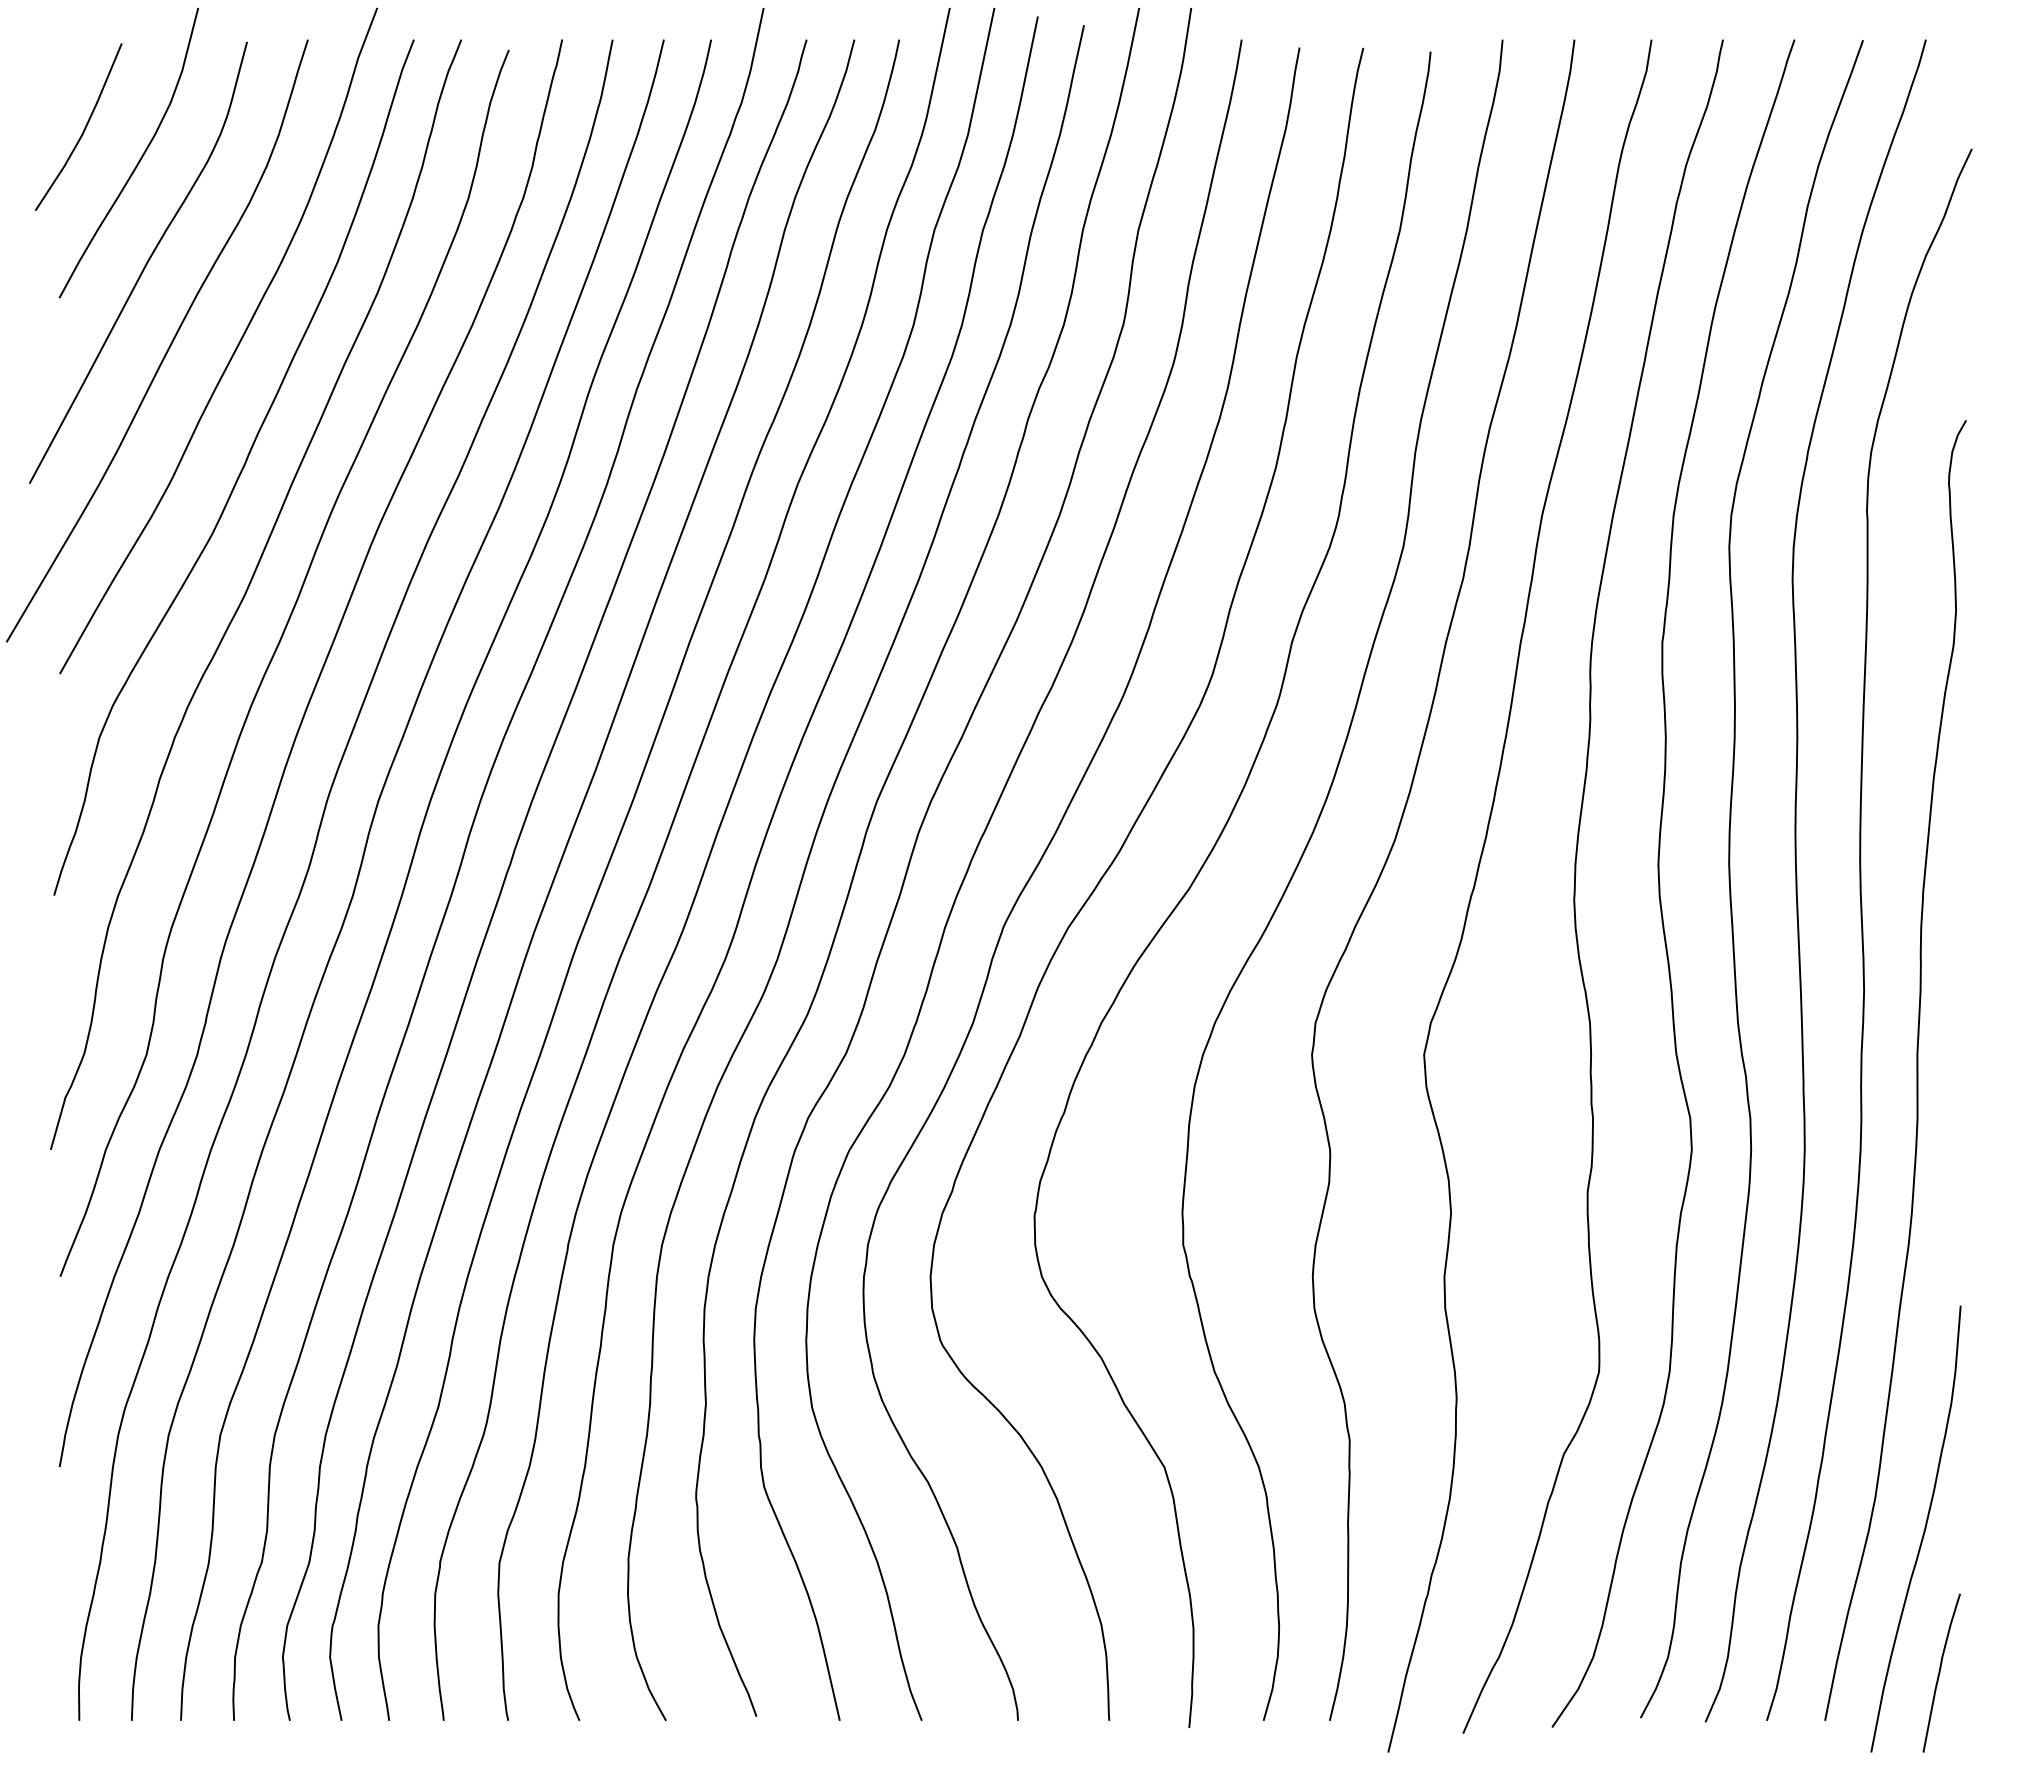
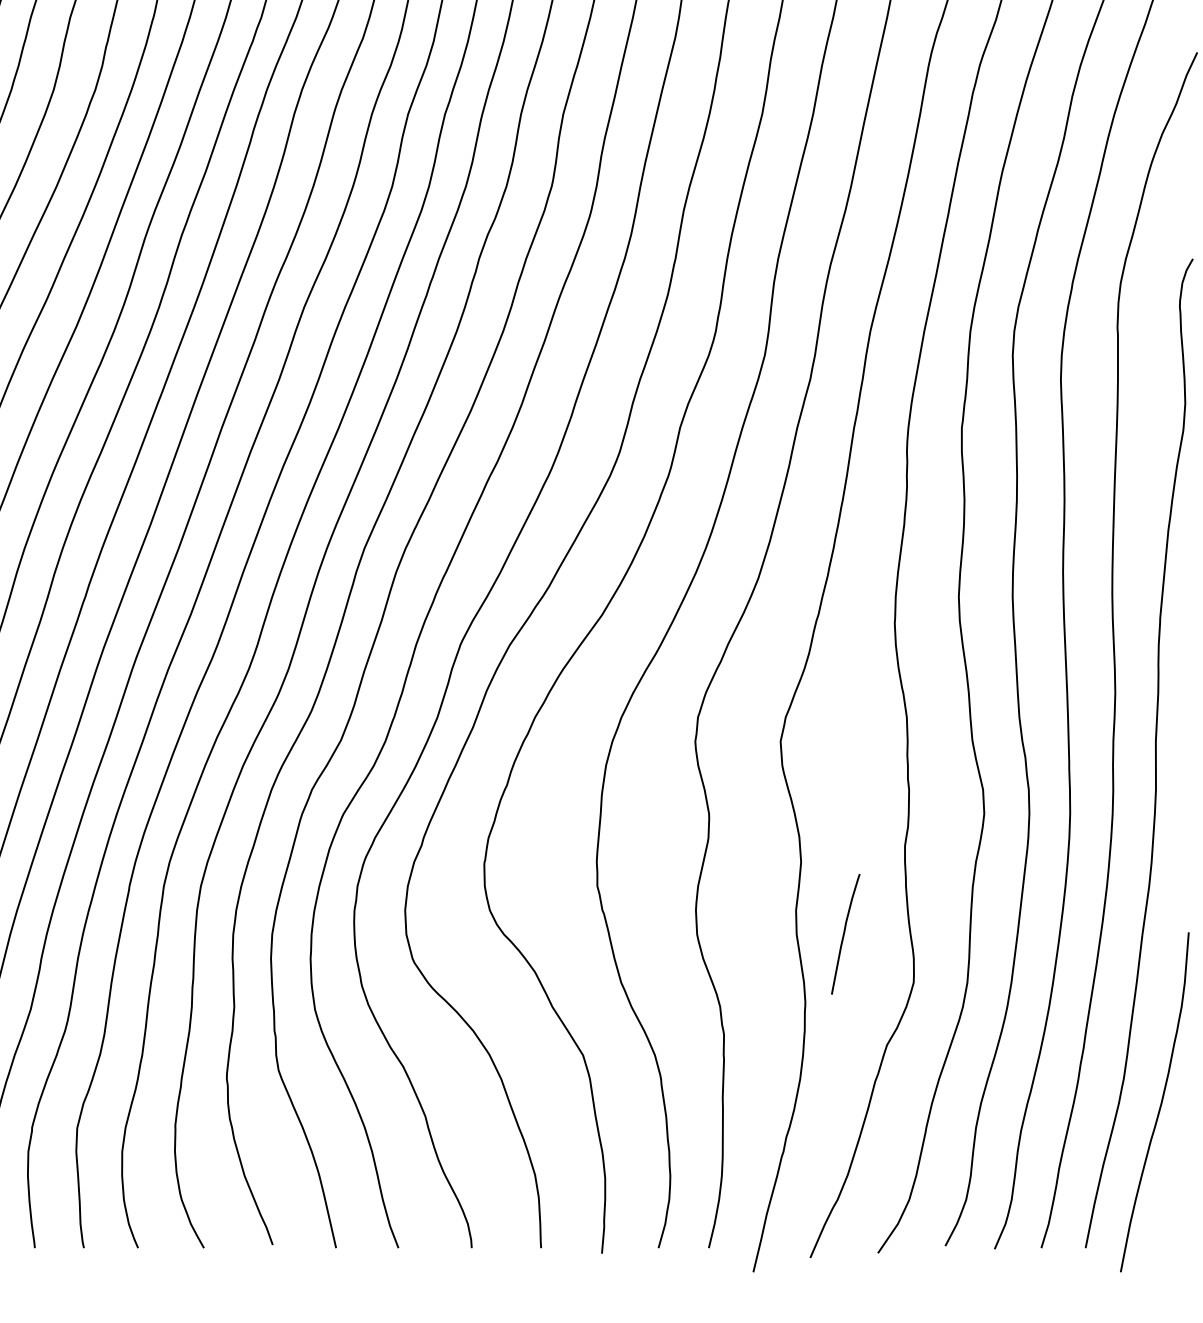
curve: (1940, 1672) -> (844, 933), moved

